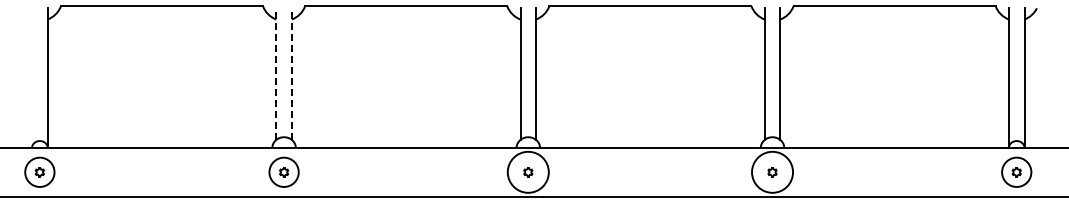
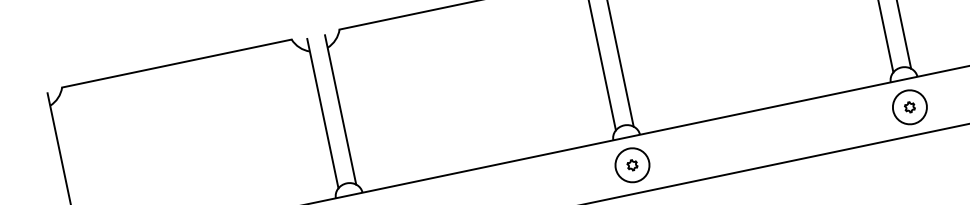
line: (276, 74) -> (323, 113), dashed -> solid
line: (291, 74) -> (340, 110), dashed -> solid
circle: (527, 171) -> (631, 164), size x0.71
circle: (772, 171) -> (909, 106), size x0.71

